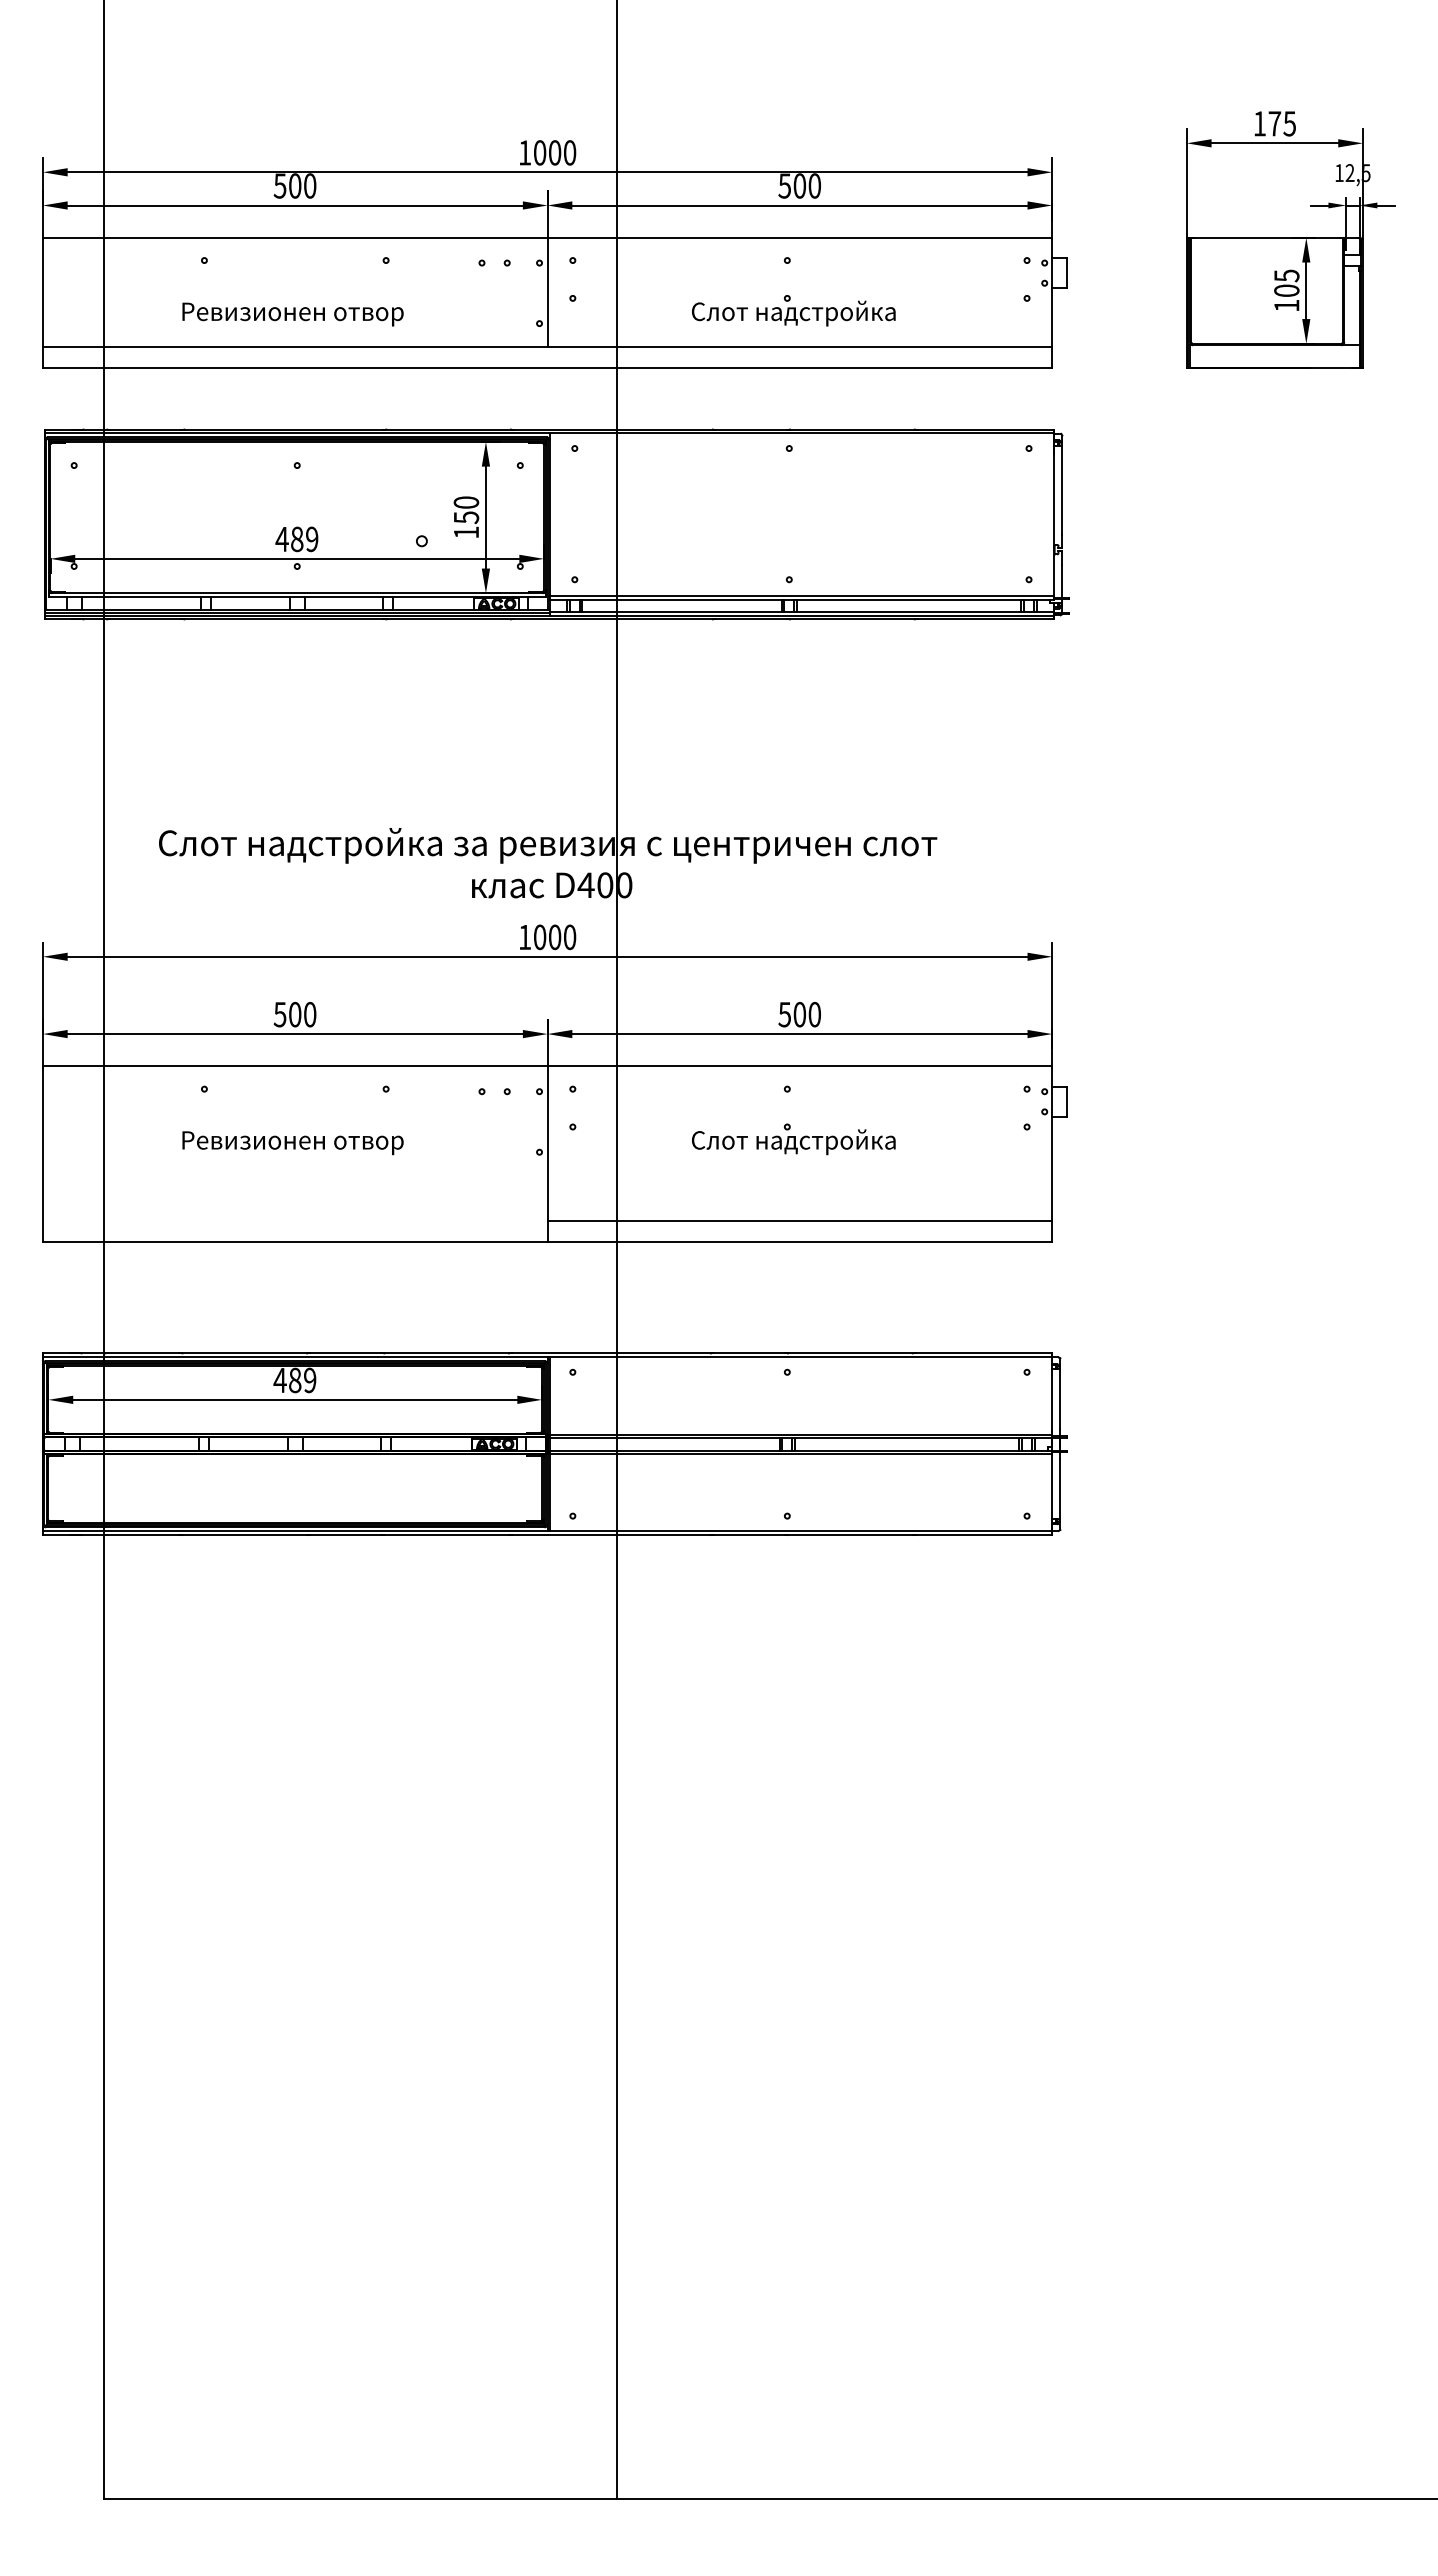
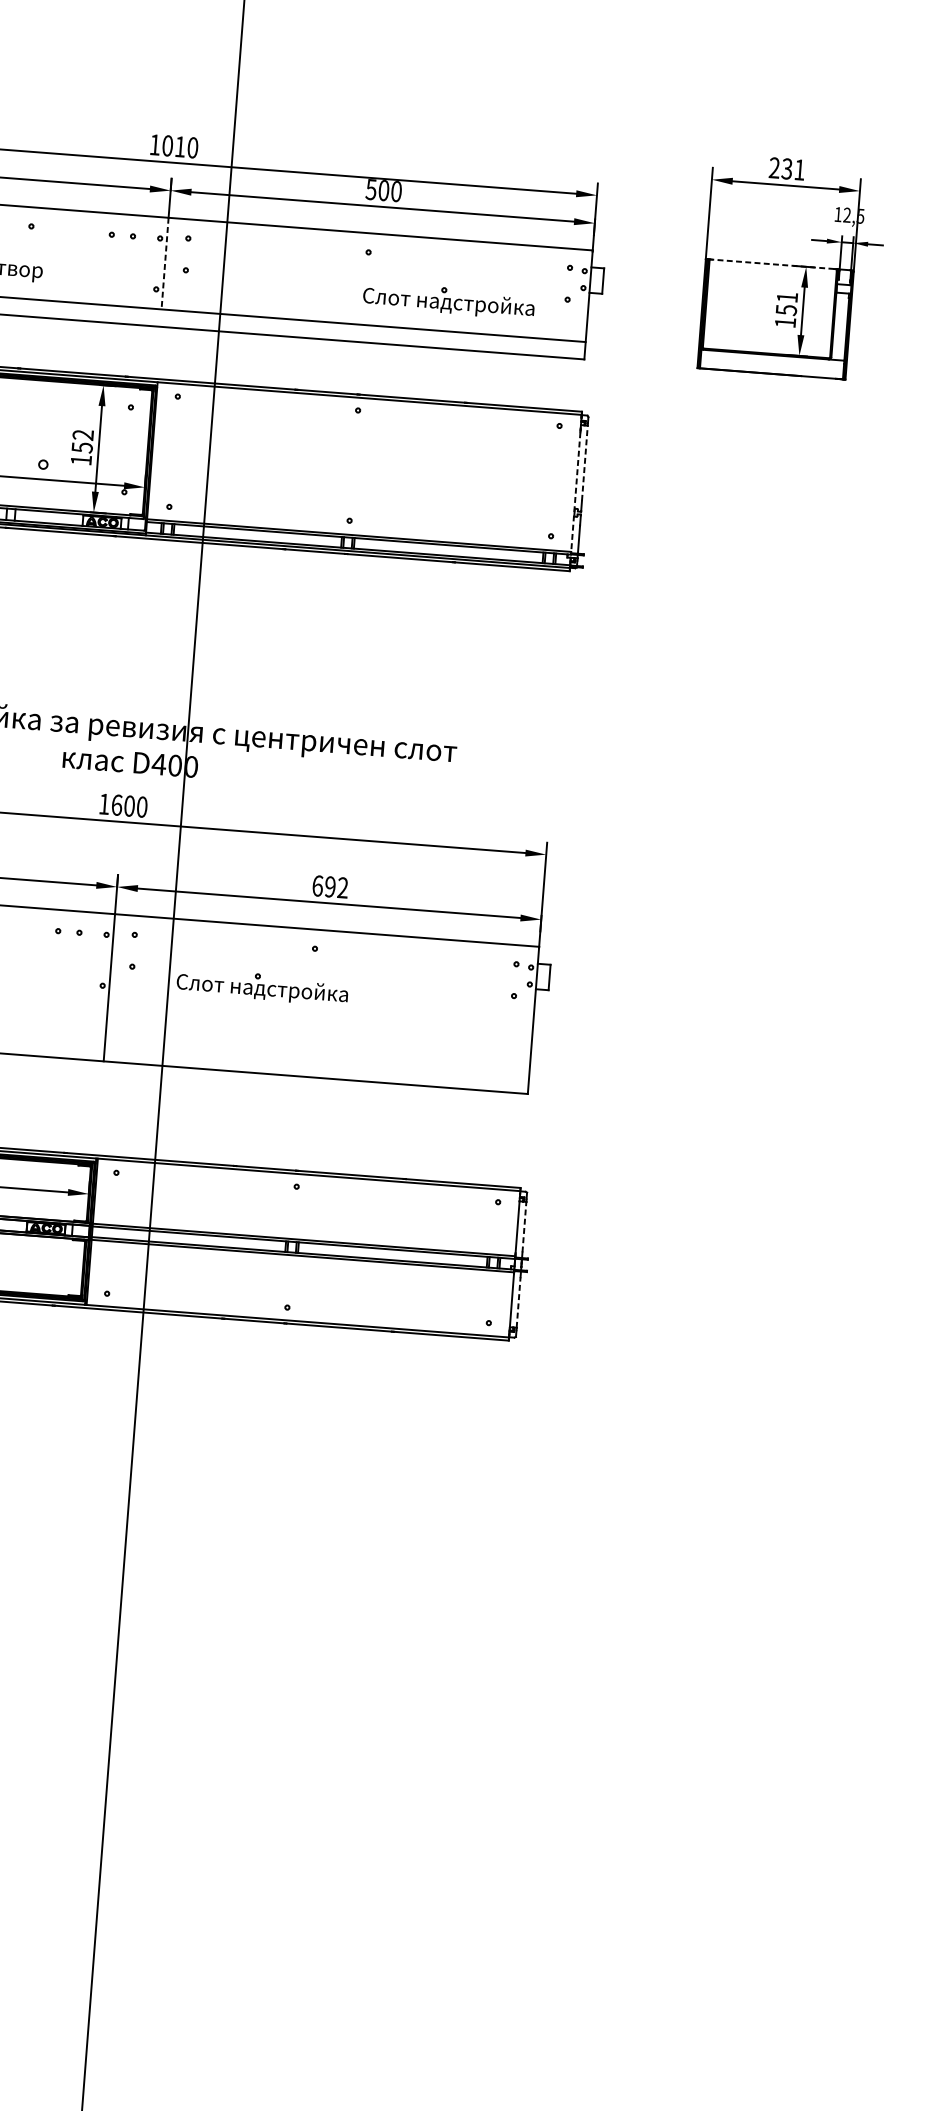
text: (1274, 123) -> (786, 168), 175 -> 231
text: (555, 152) -> (180, 146), 1000 -> 1010
line: (1267, 237) -> (773, 264), solid -> dashed
text: (1286, 283) -> (786, 303), 105 -> 151
line: (547, 292) -> (164, 263), solid -> dashed
part: (793, 310) -> (448, 300), moved
line: (1062, 490) -> (585, 463), solid -> dashed
text: (466, 502) -> (83, 434), 150 -> 152
line: (1054, 526) -> (575, 493), solid -> dashed
text: (540, 937) -> (117, 805), 1000 -> 1600
text: (799, 1014) -> (330, 886), 500 -> 692
part: (793, 1139) -> (262, 987), moved
line: (799, 1220) -> (316, 1059), removed
line: (1060, 1398) -> (524, 1226), solid -> dashed
line: (1060, 1488) -> (518, 1302), solid -> dashed

